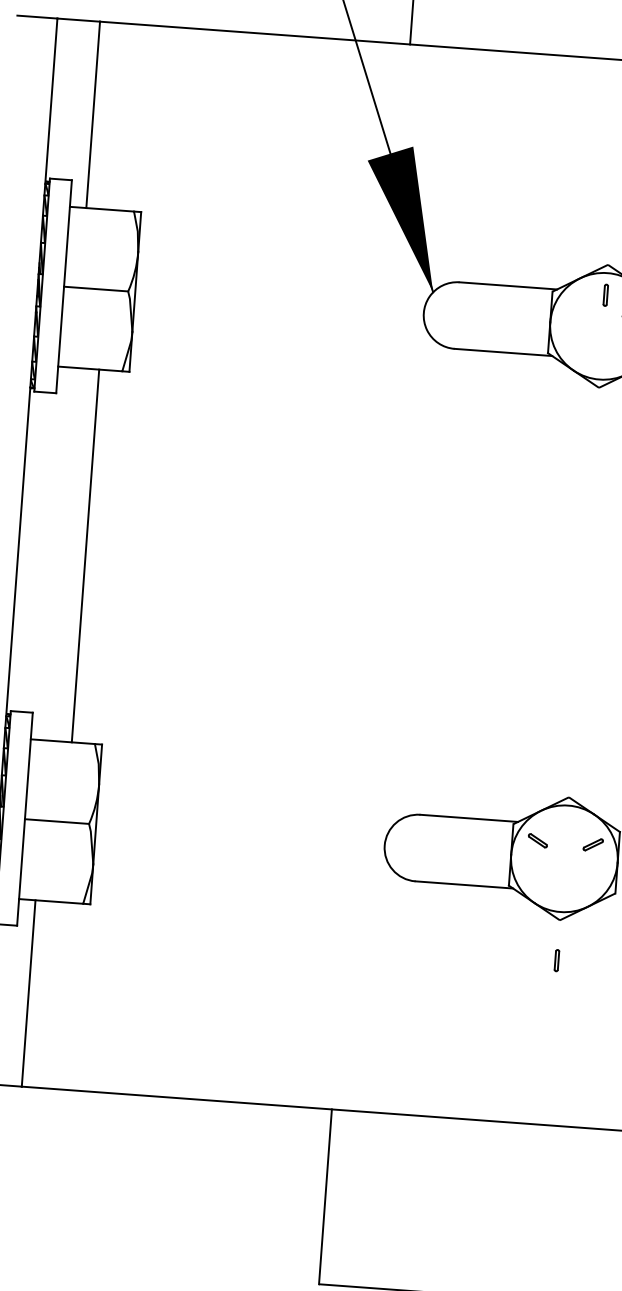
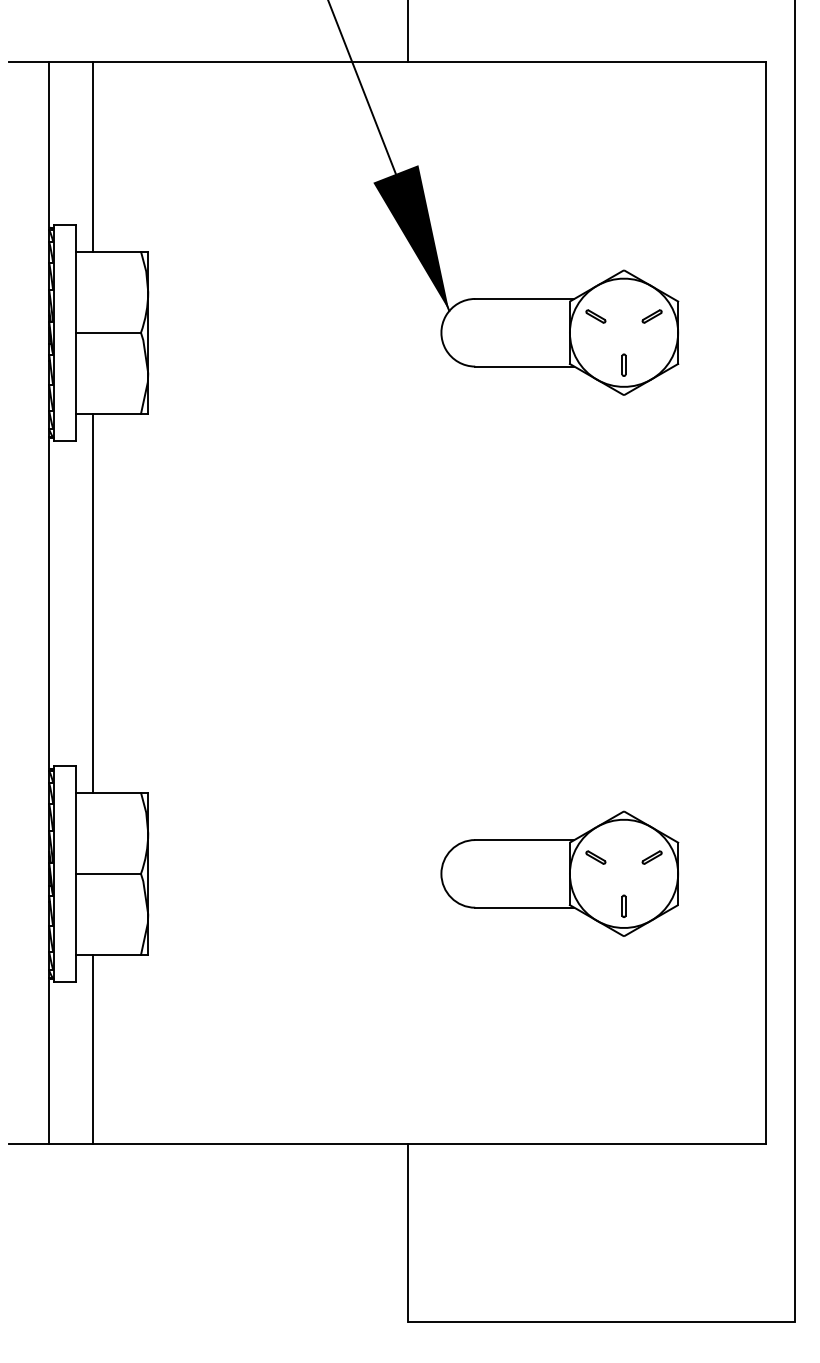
part: (605, 294) -> (623, 364), moved
part: (576, 308) -> (595, 316), added
line: (85, 555) -> (92, 602), moved
part: (556, 959) -> (623, 905), moved

